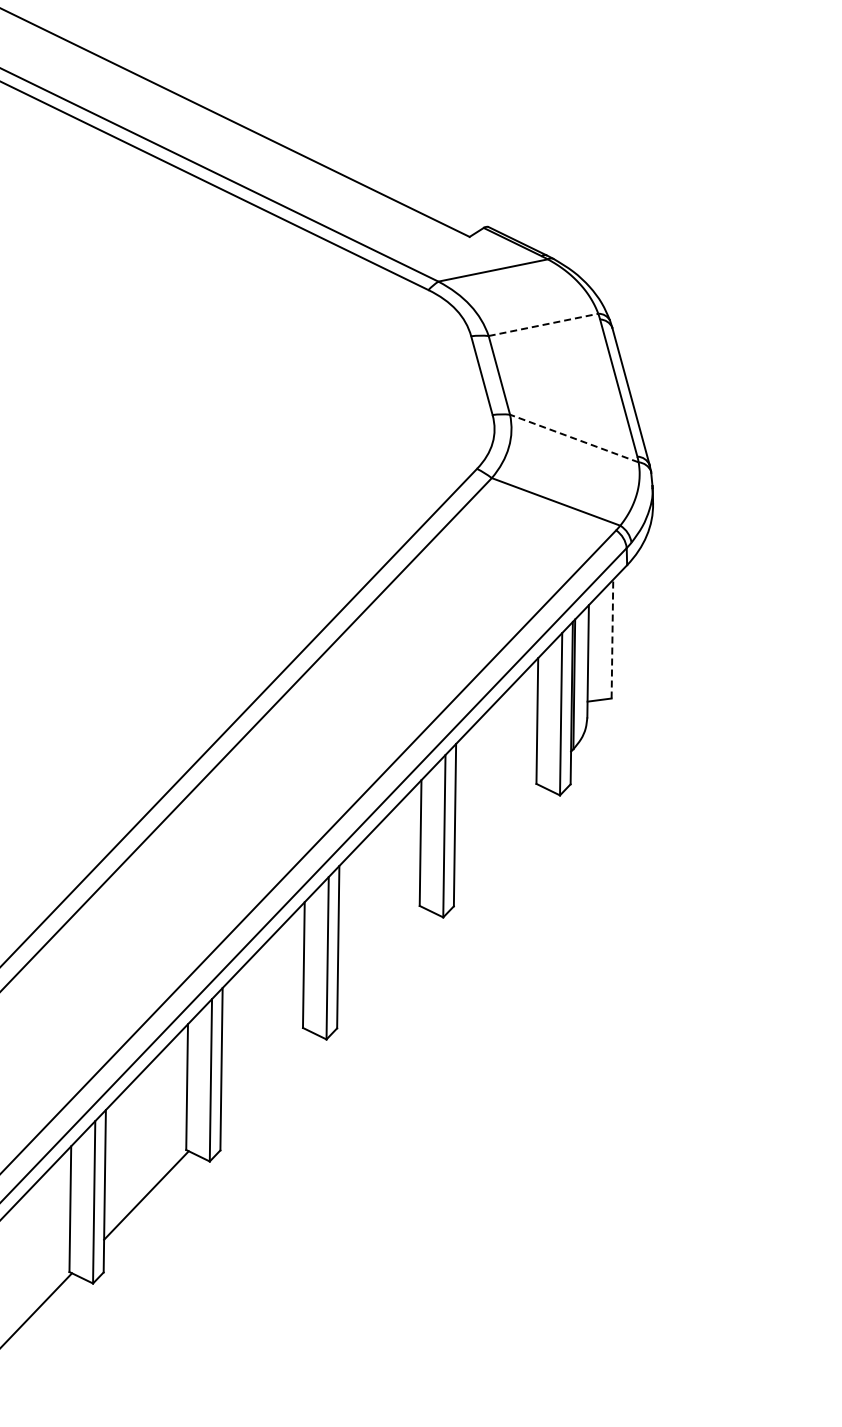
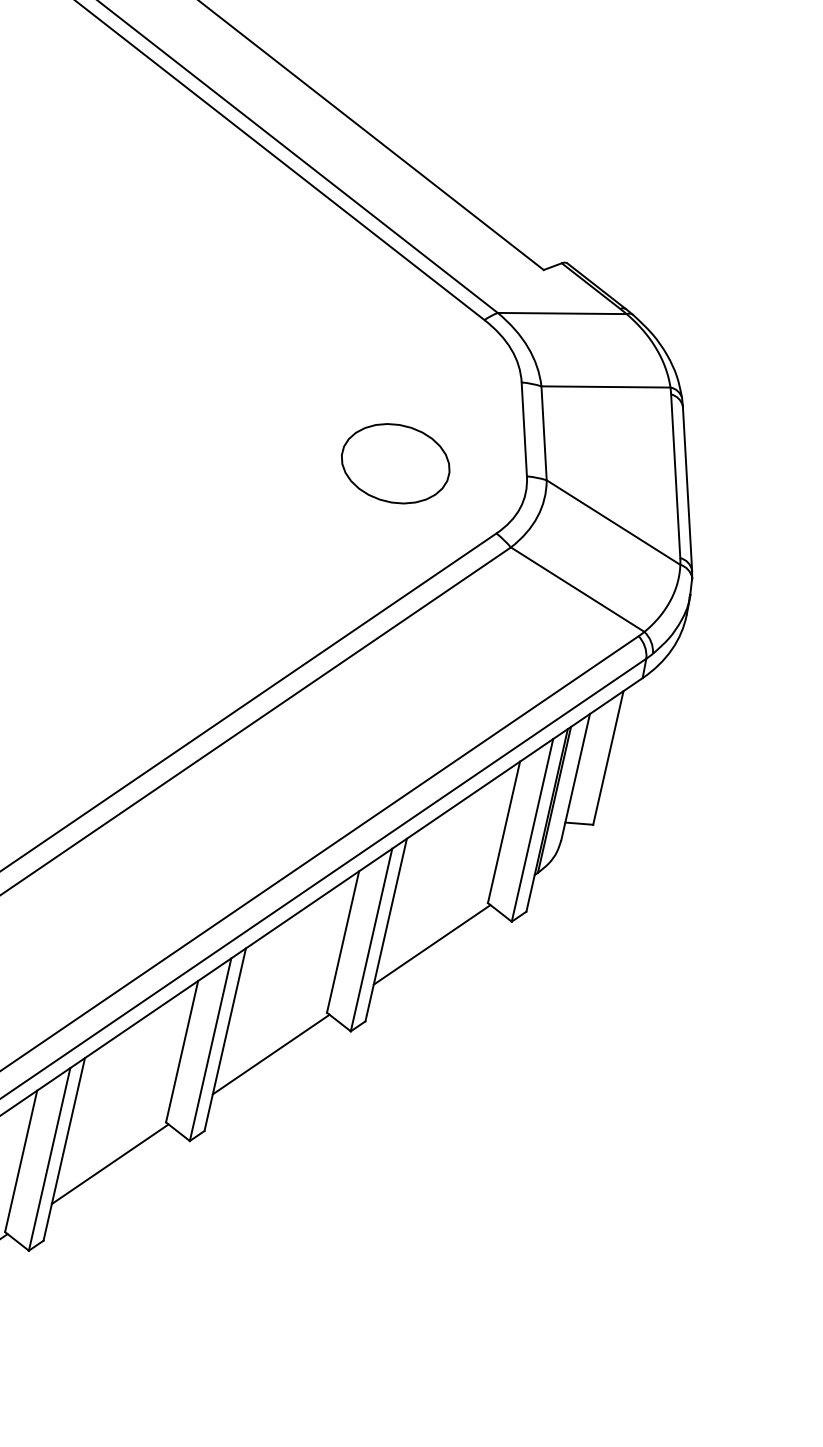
line: (543, 324) -> (606, 386), dashed -> solid
part: (378, 427) -> (395, 463), added
line: (574, 438) -> (613, 522), dashed -> solid
line: (612, 638) -> (608, 757), dashed -> solid
line: (496, 829) -> (431, 944), added
line: (379, 951) -> (270, 1054), added
line: (262, 1073) -> (109, 1164), added

